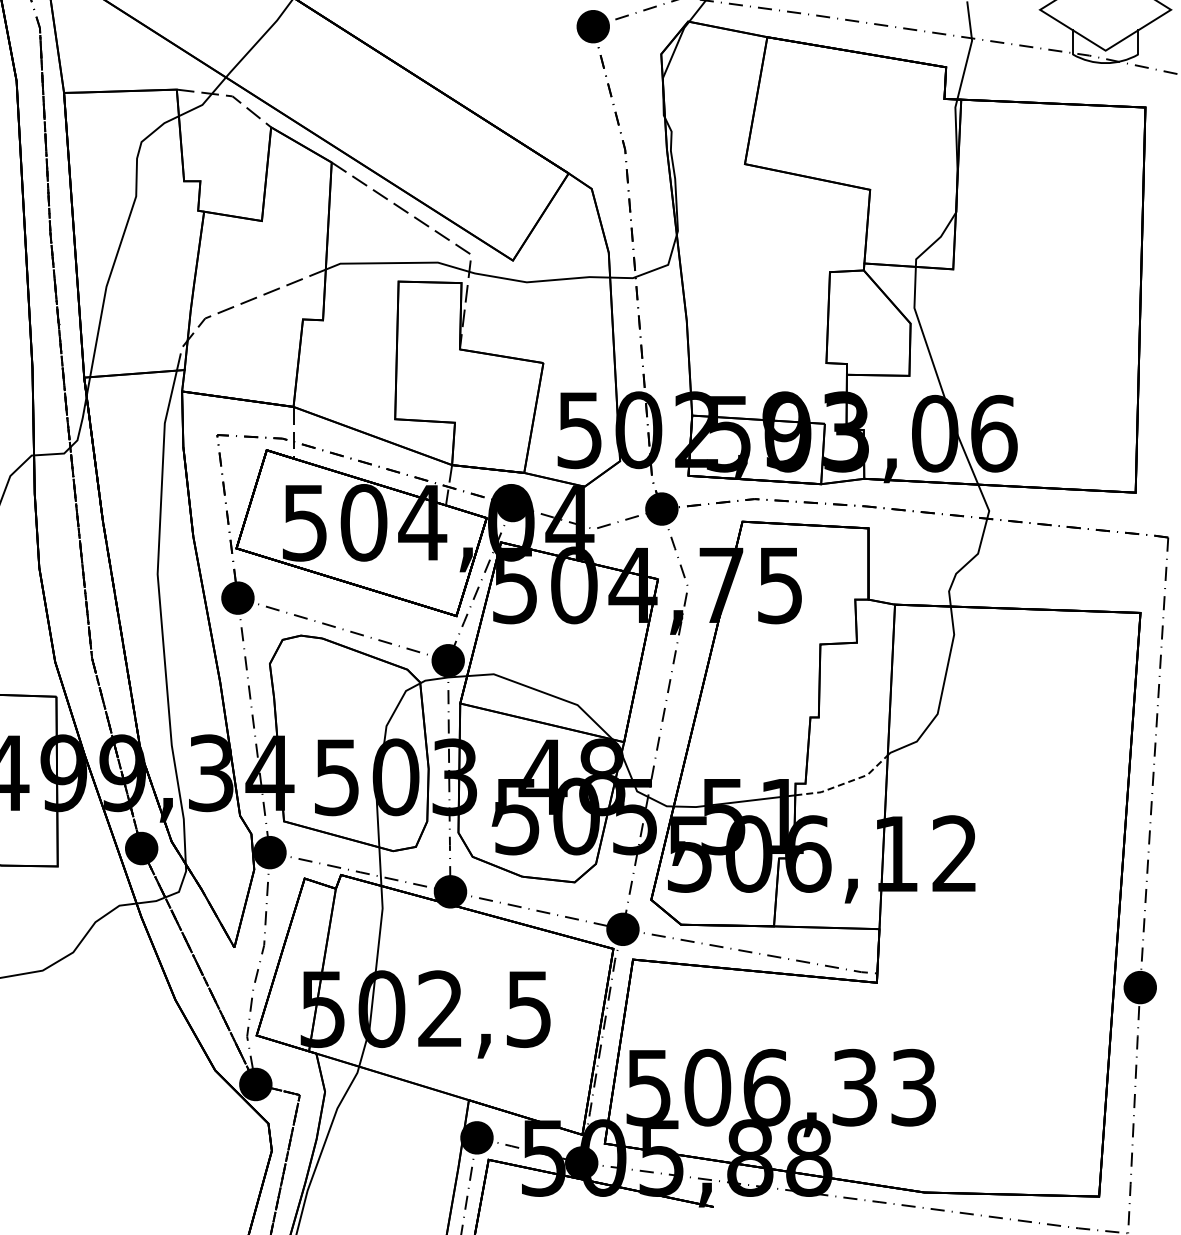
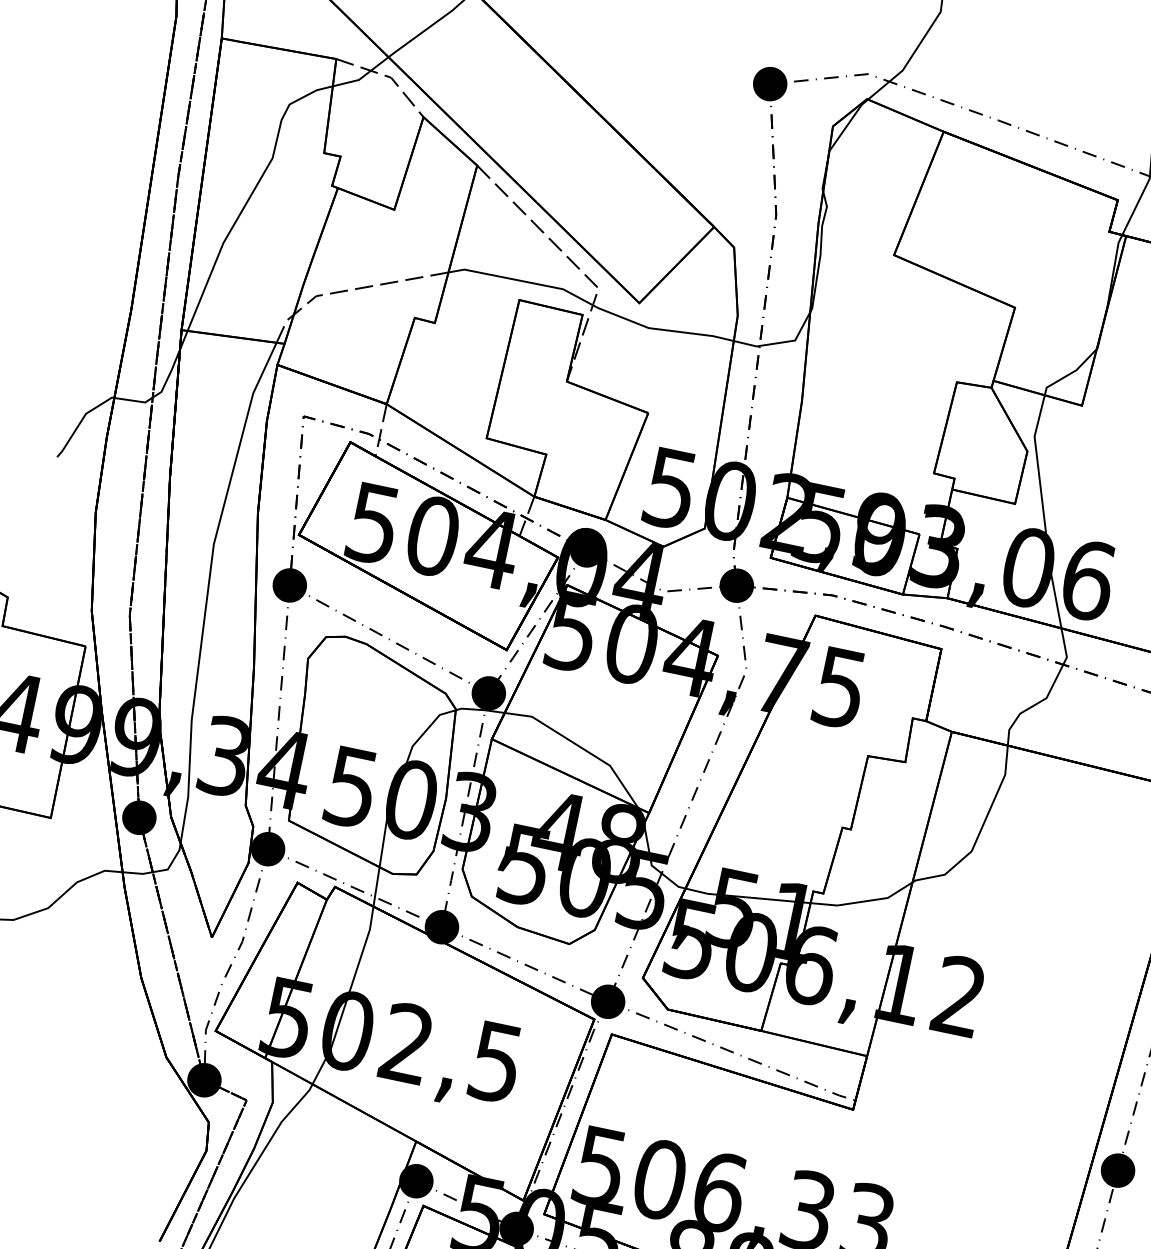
line: (846, 782) -> (865, 901), dashed -> solid

